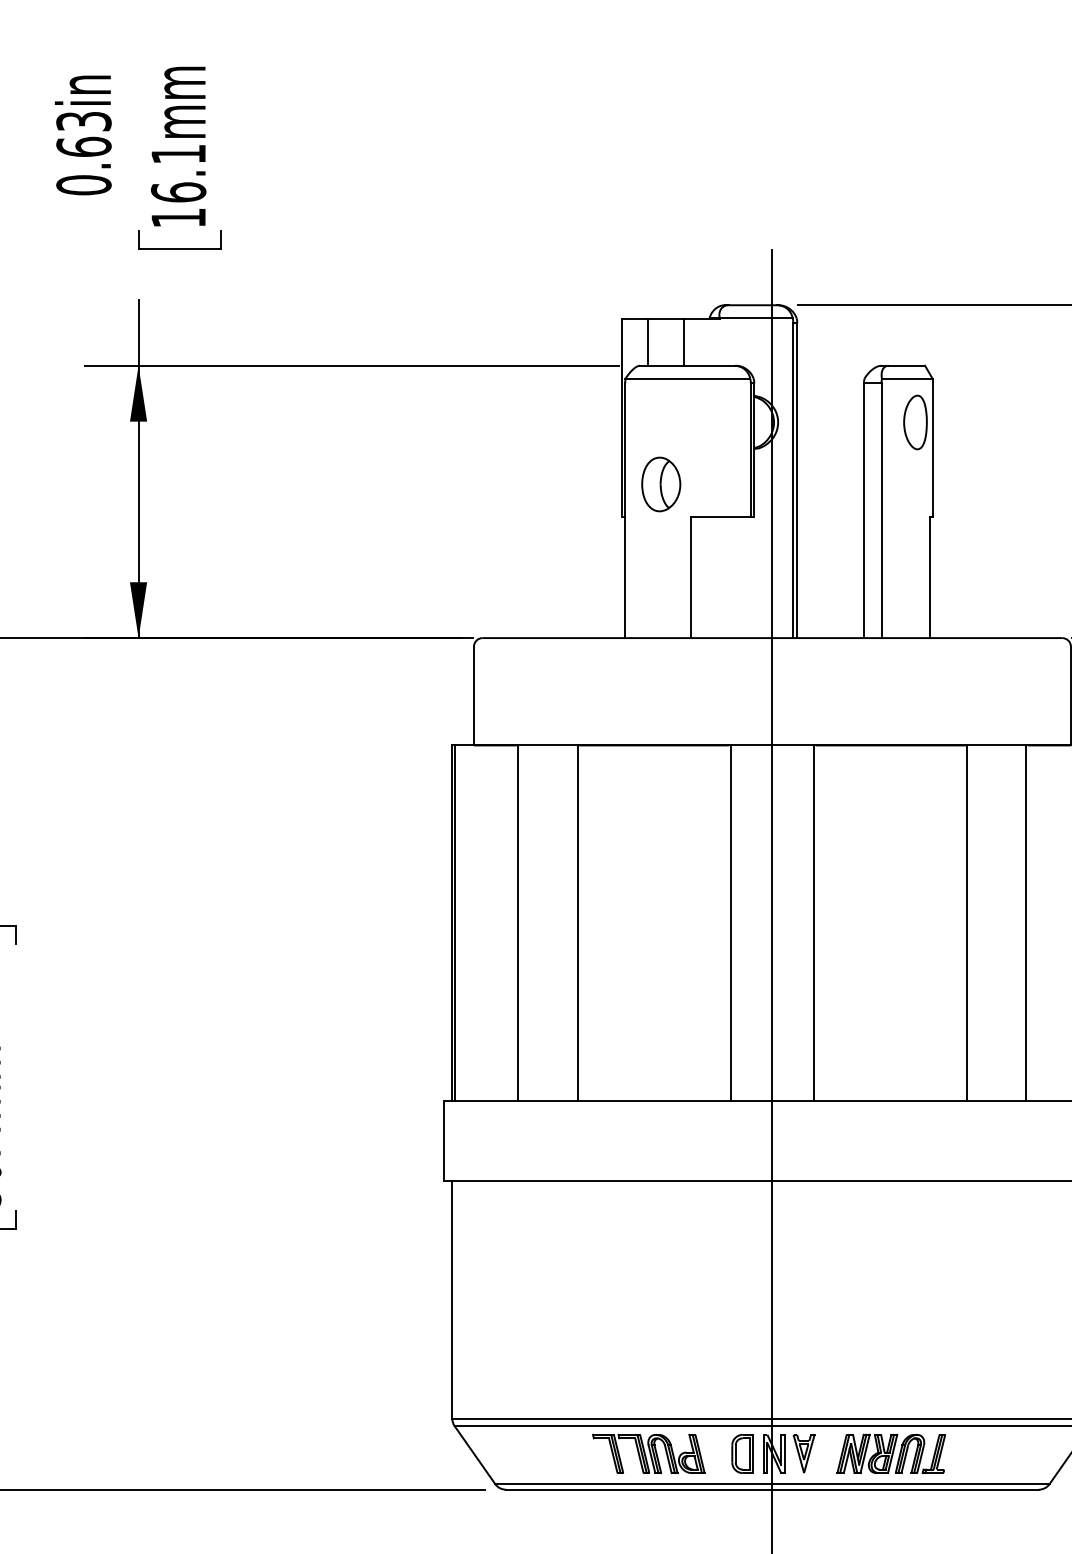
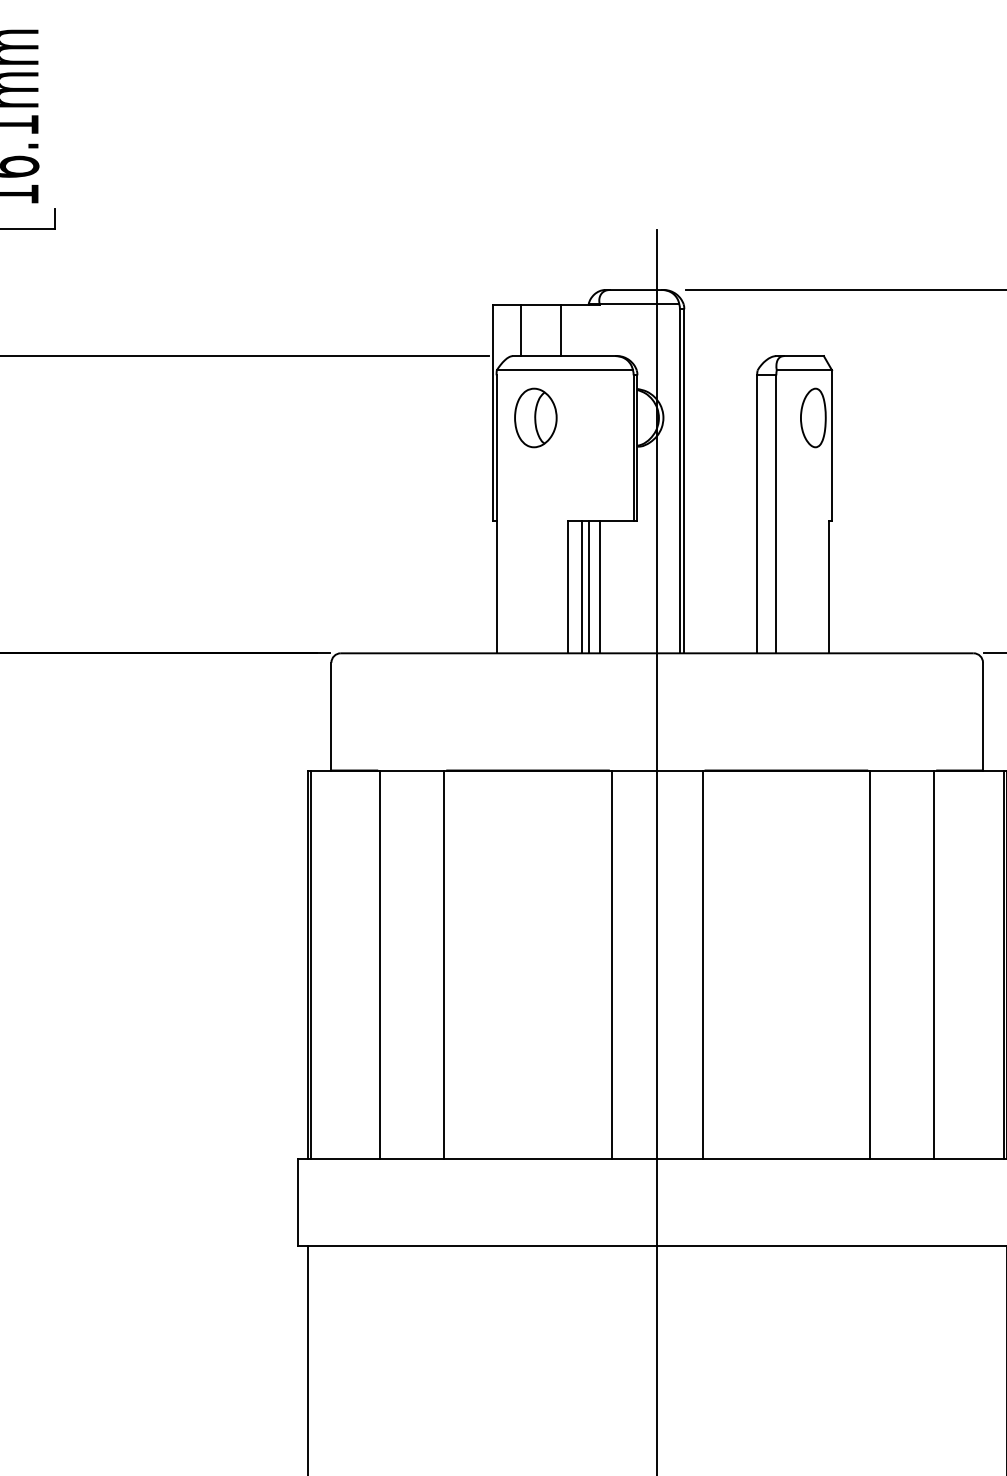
part: (661, 484) -> (536, 418), moved
line: (703, 577) -> (581, 587), added
line: (709, 577) -> (588, 587), added
line: (719, 577) -> (599, 587), added

